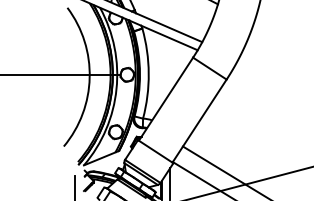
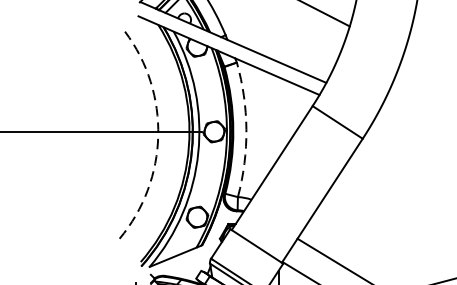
arc: (148, 73) -> (246, 129), solid -> dashed
arc: (89, 77) -> (157, 135), solid -> dashed

